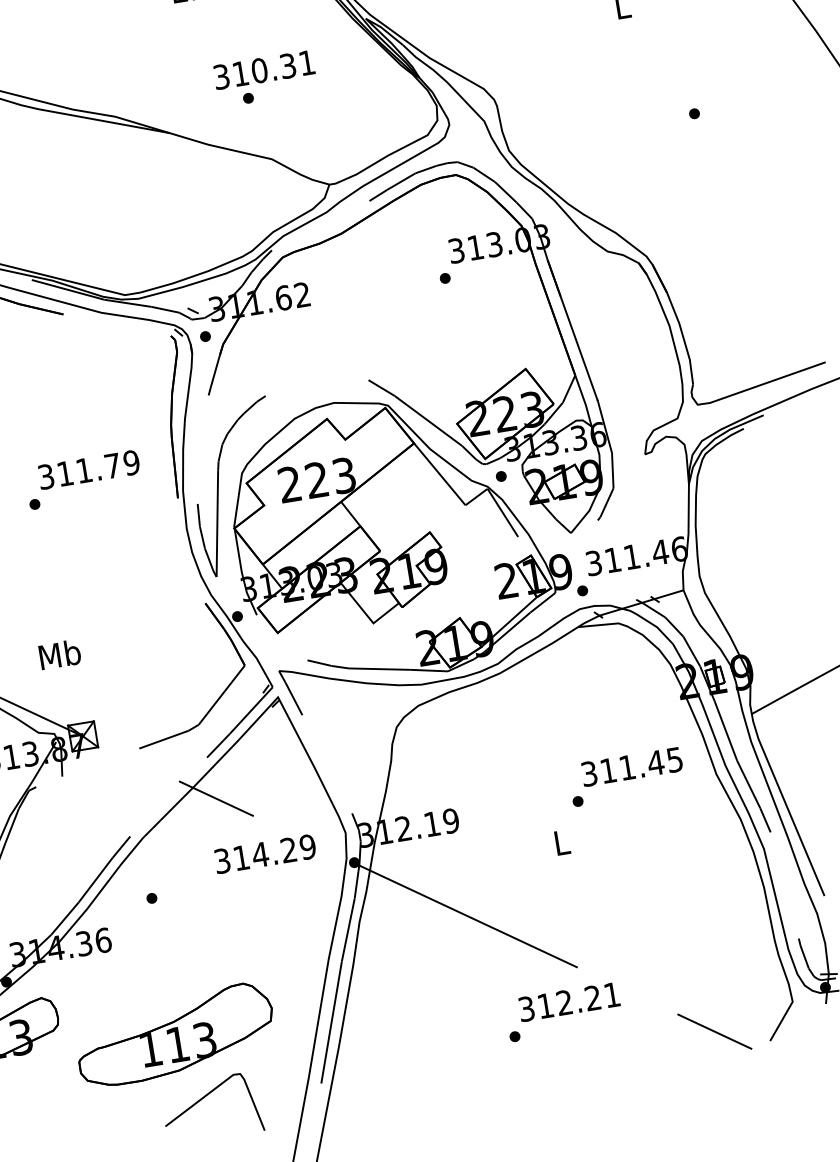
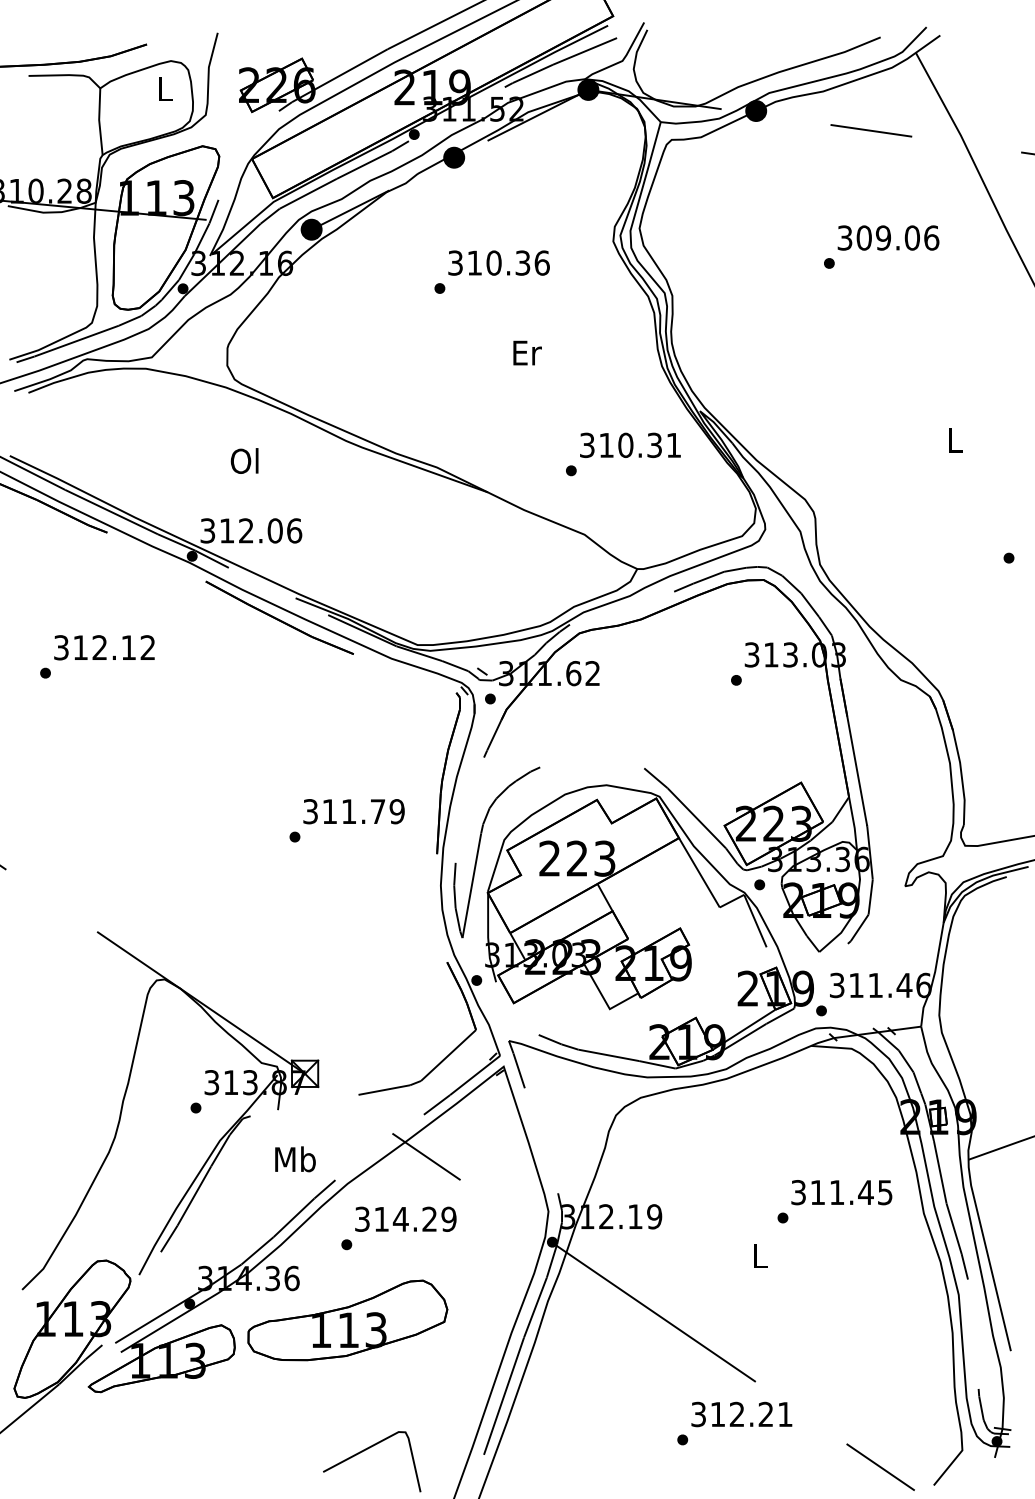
text: (264, 69) -> (630, 444), moved
text: (60, 654) -> (295, 1159), moved
text: (264, 853) -> (405, 1218), moved
part: (175, 1035) -> (347, 1320), moved

